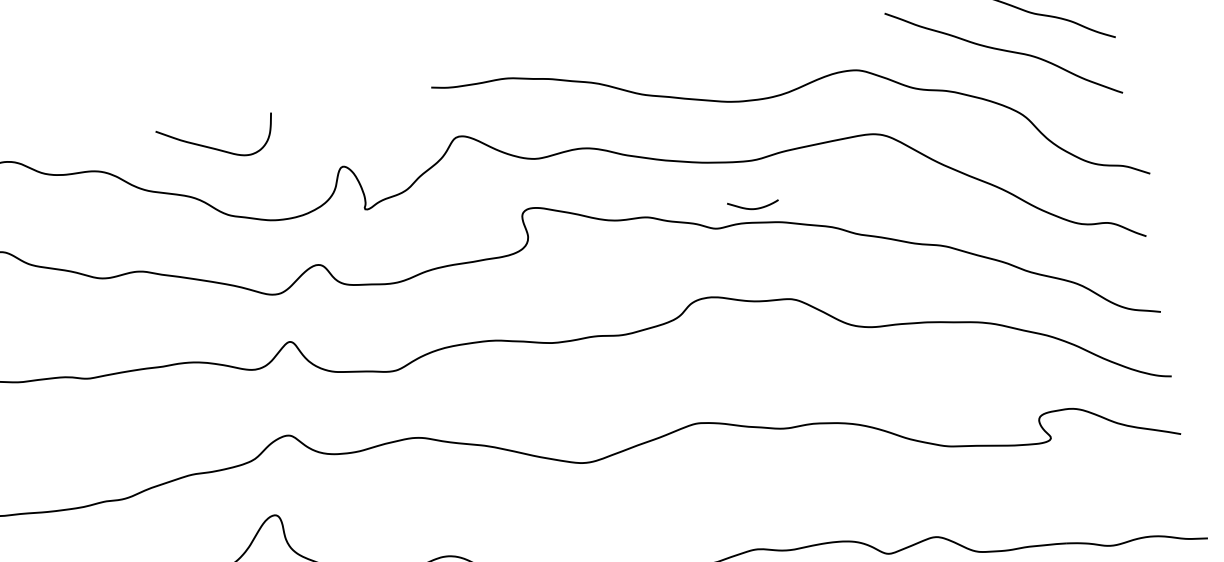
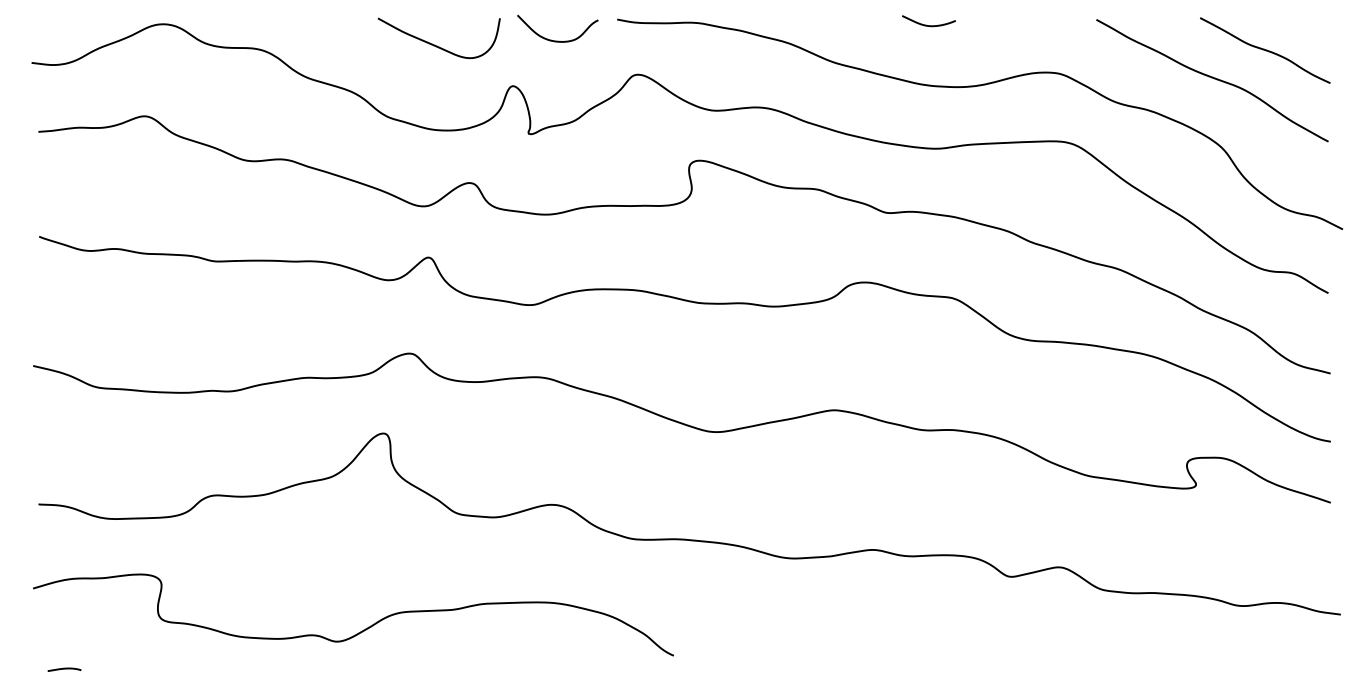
curve: (378, 116) -> (557, 40), added
curve: (213, 147) -> (434, 44), moved
curve: (751, 208) -> (926, 24), moved

